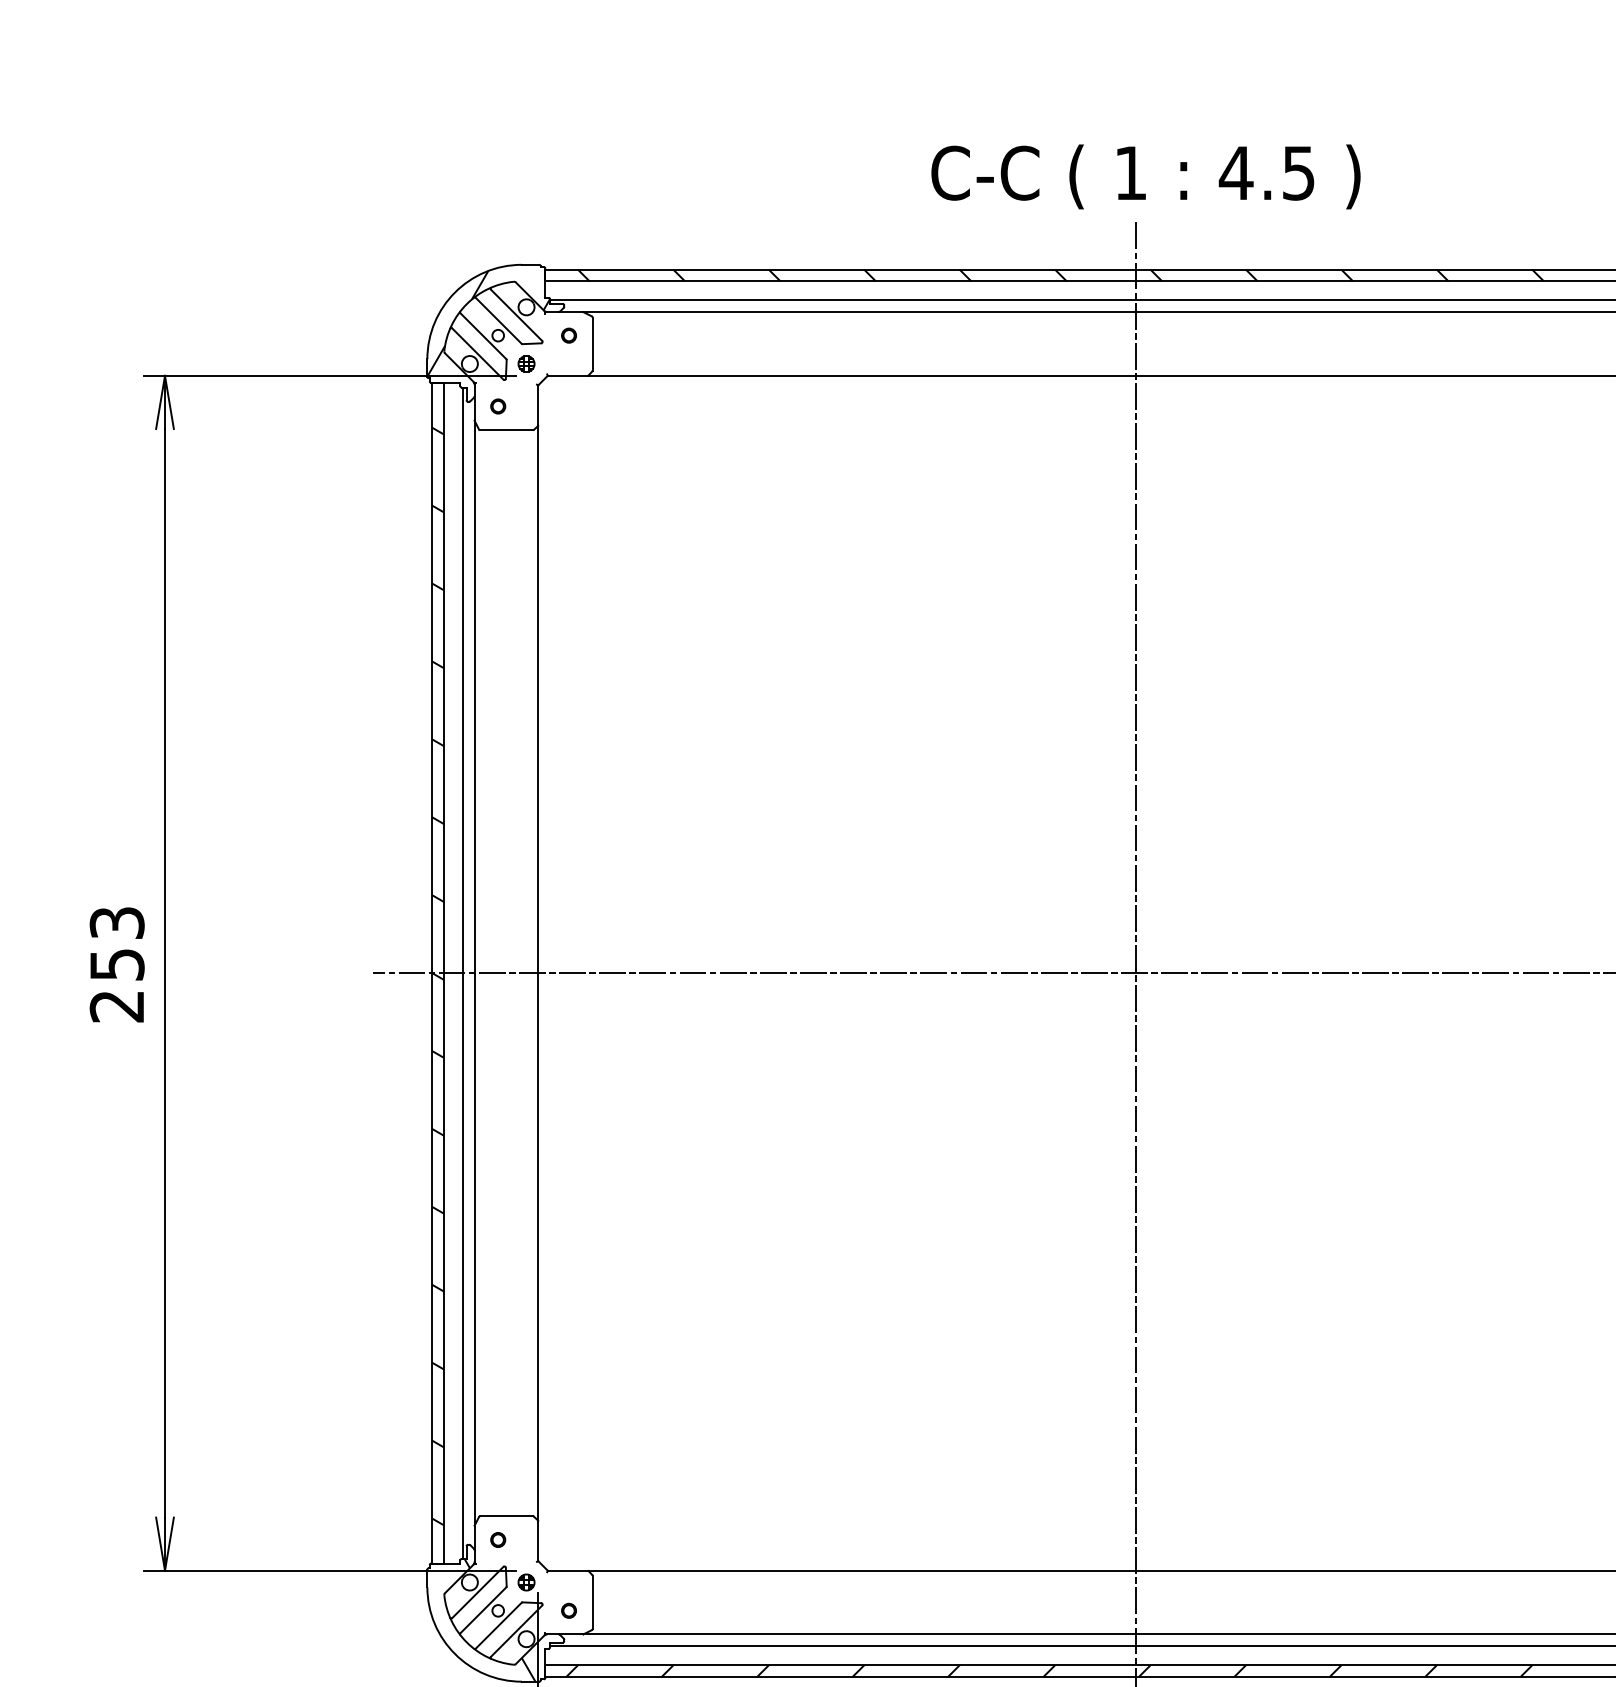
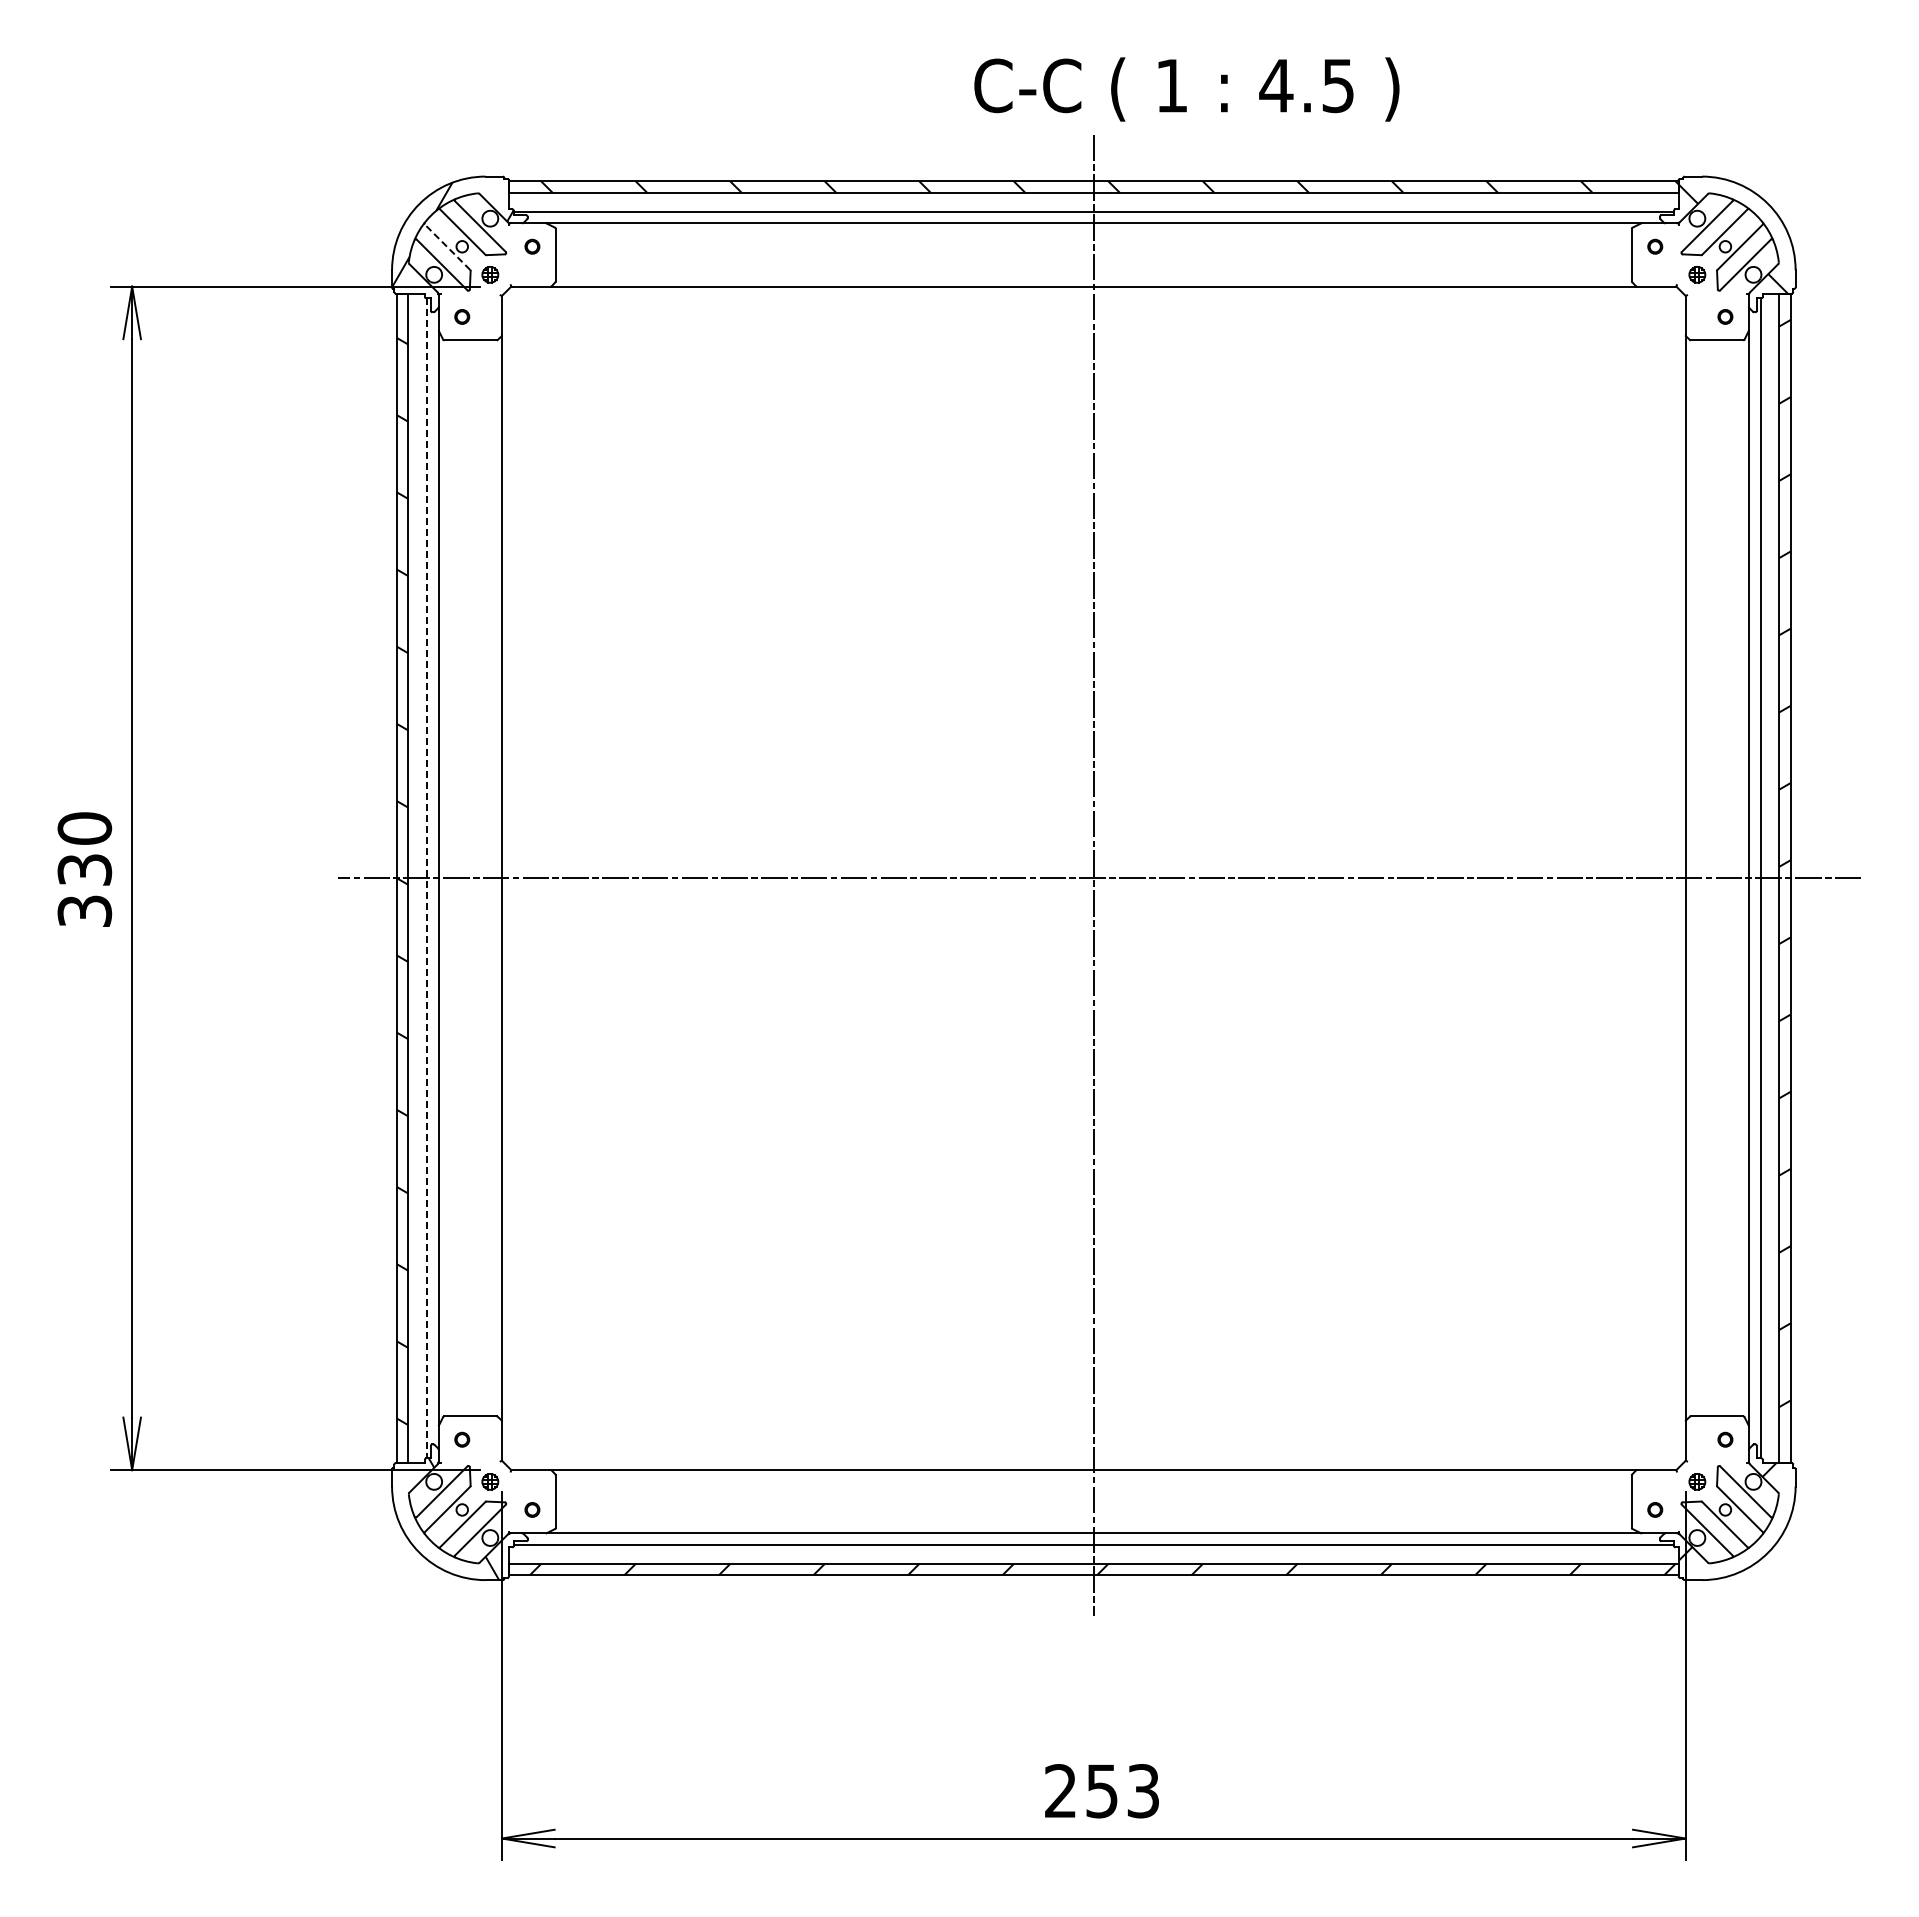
text: (1145, 176) -> (1186, 89), moved
line: (483, 335) -> (447, 246), solid -> dashed
text: (116, 964) -> (84, 869), 253 -> 330
line: (463, 973) -> (427, 878), solid -> dashed

